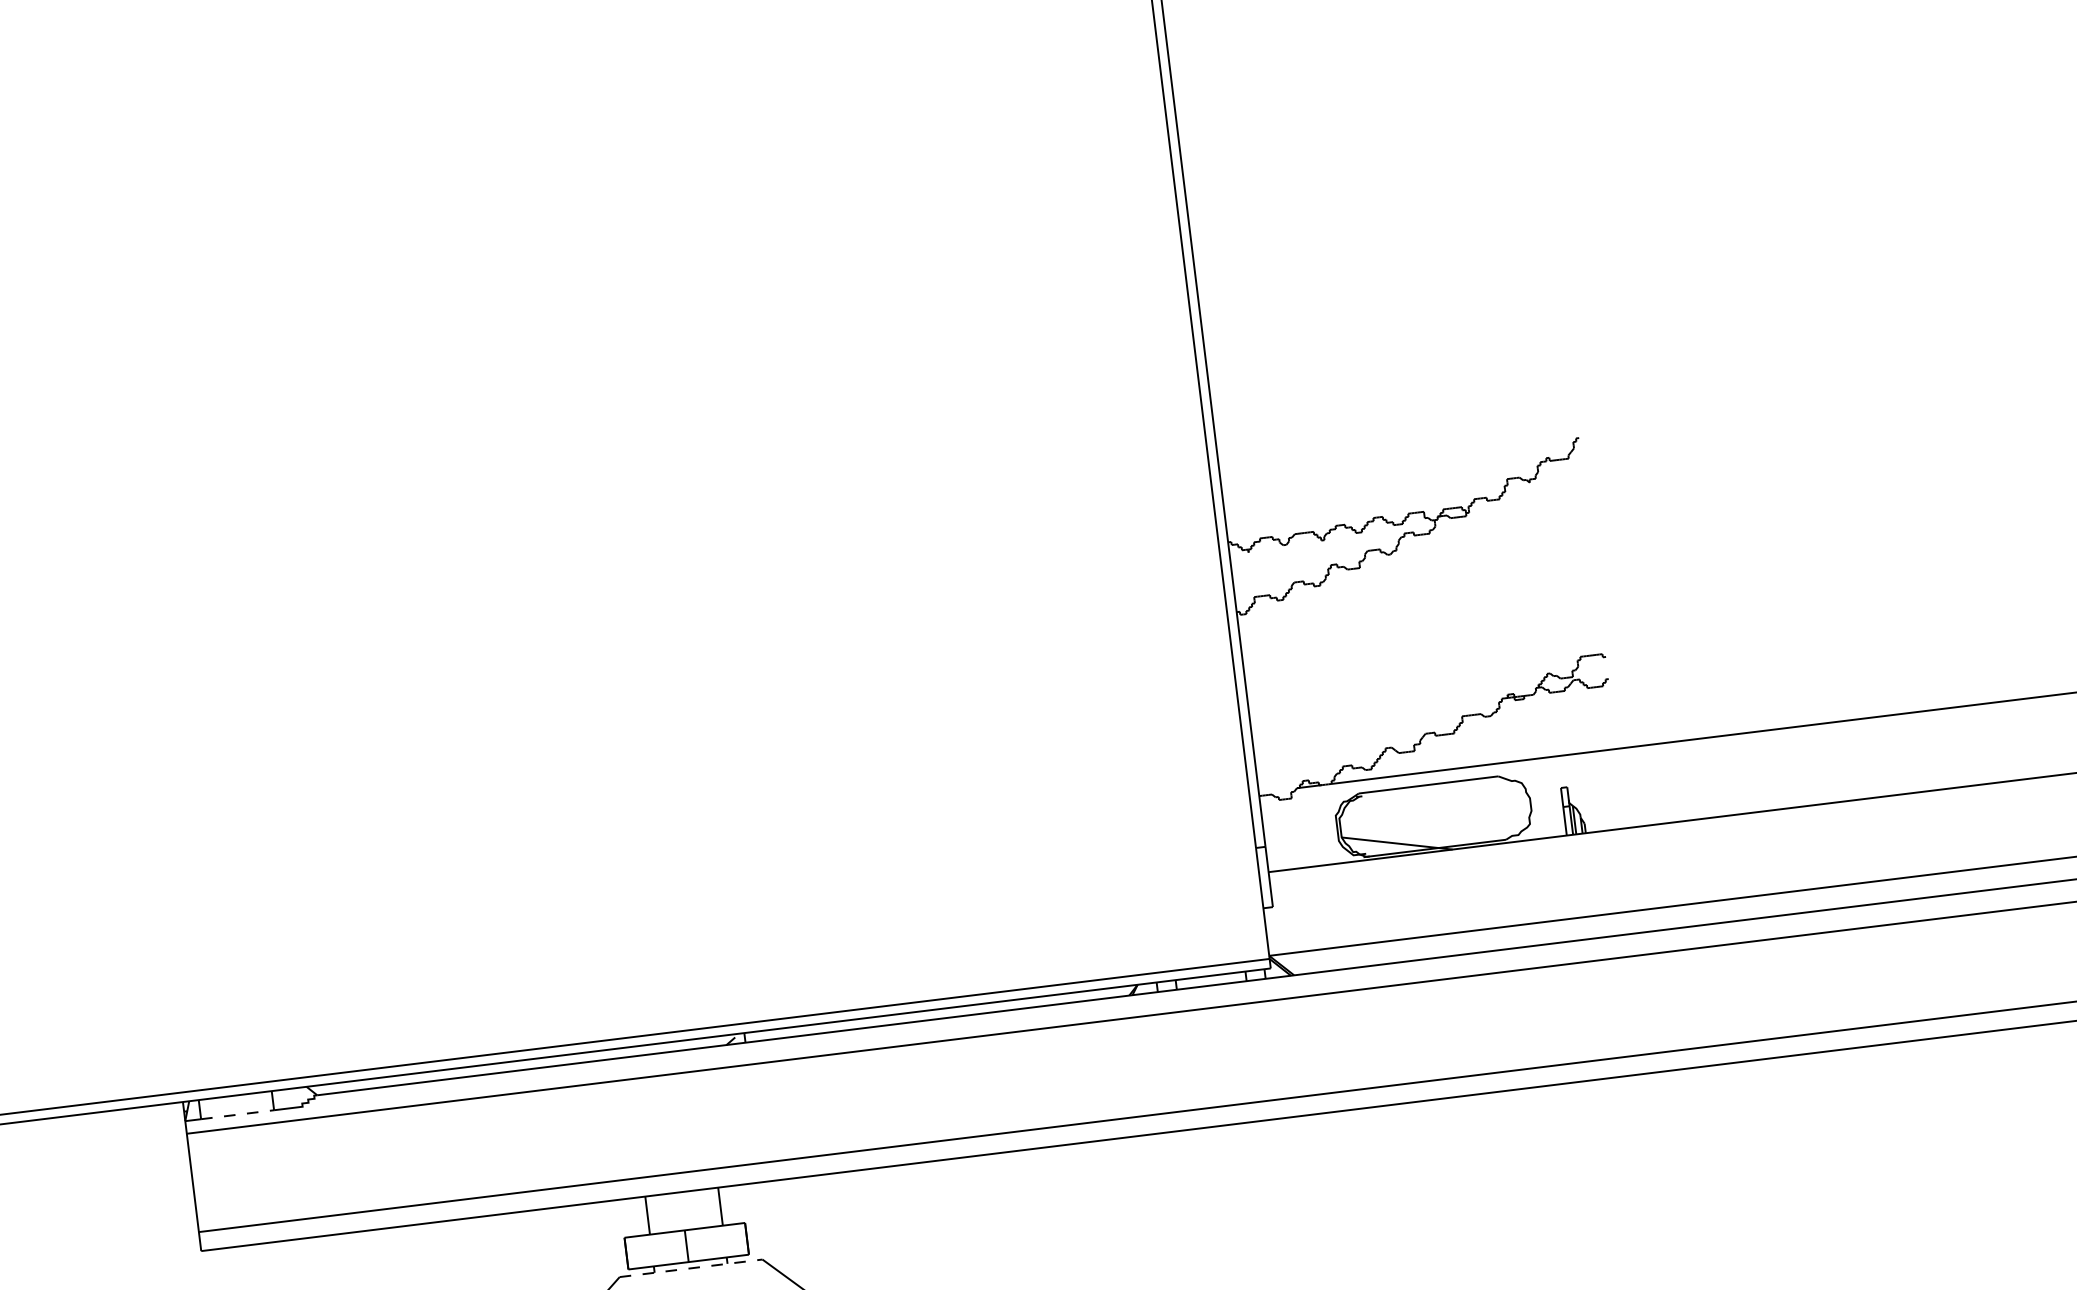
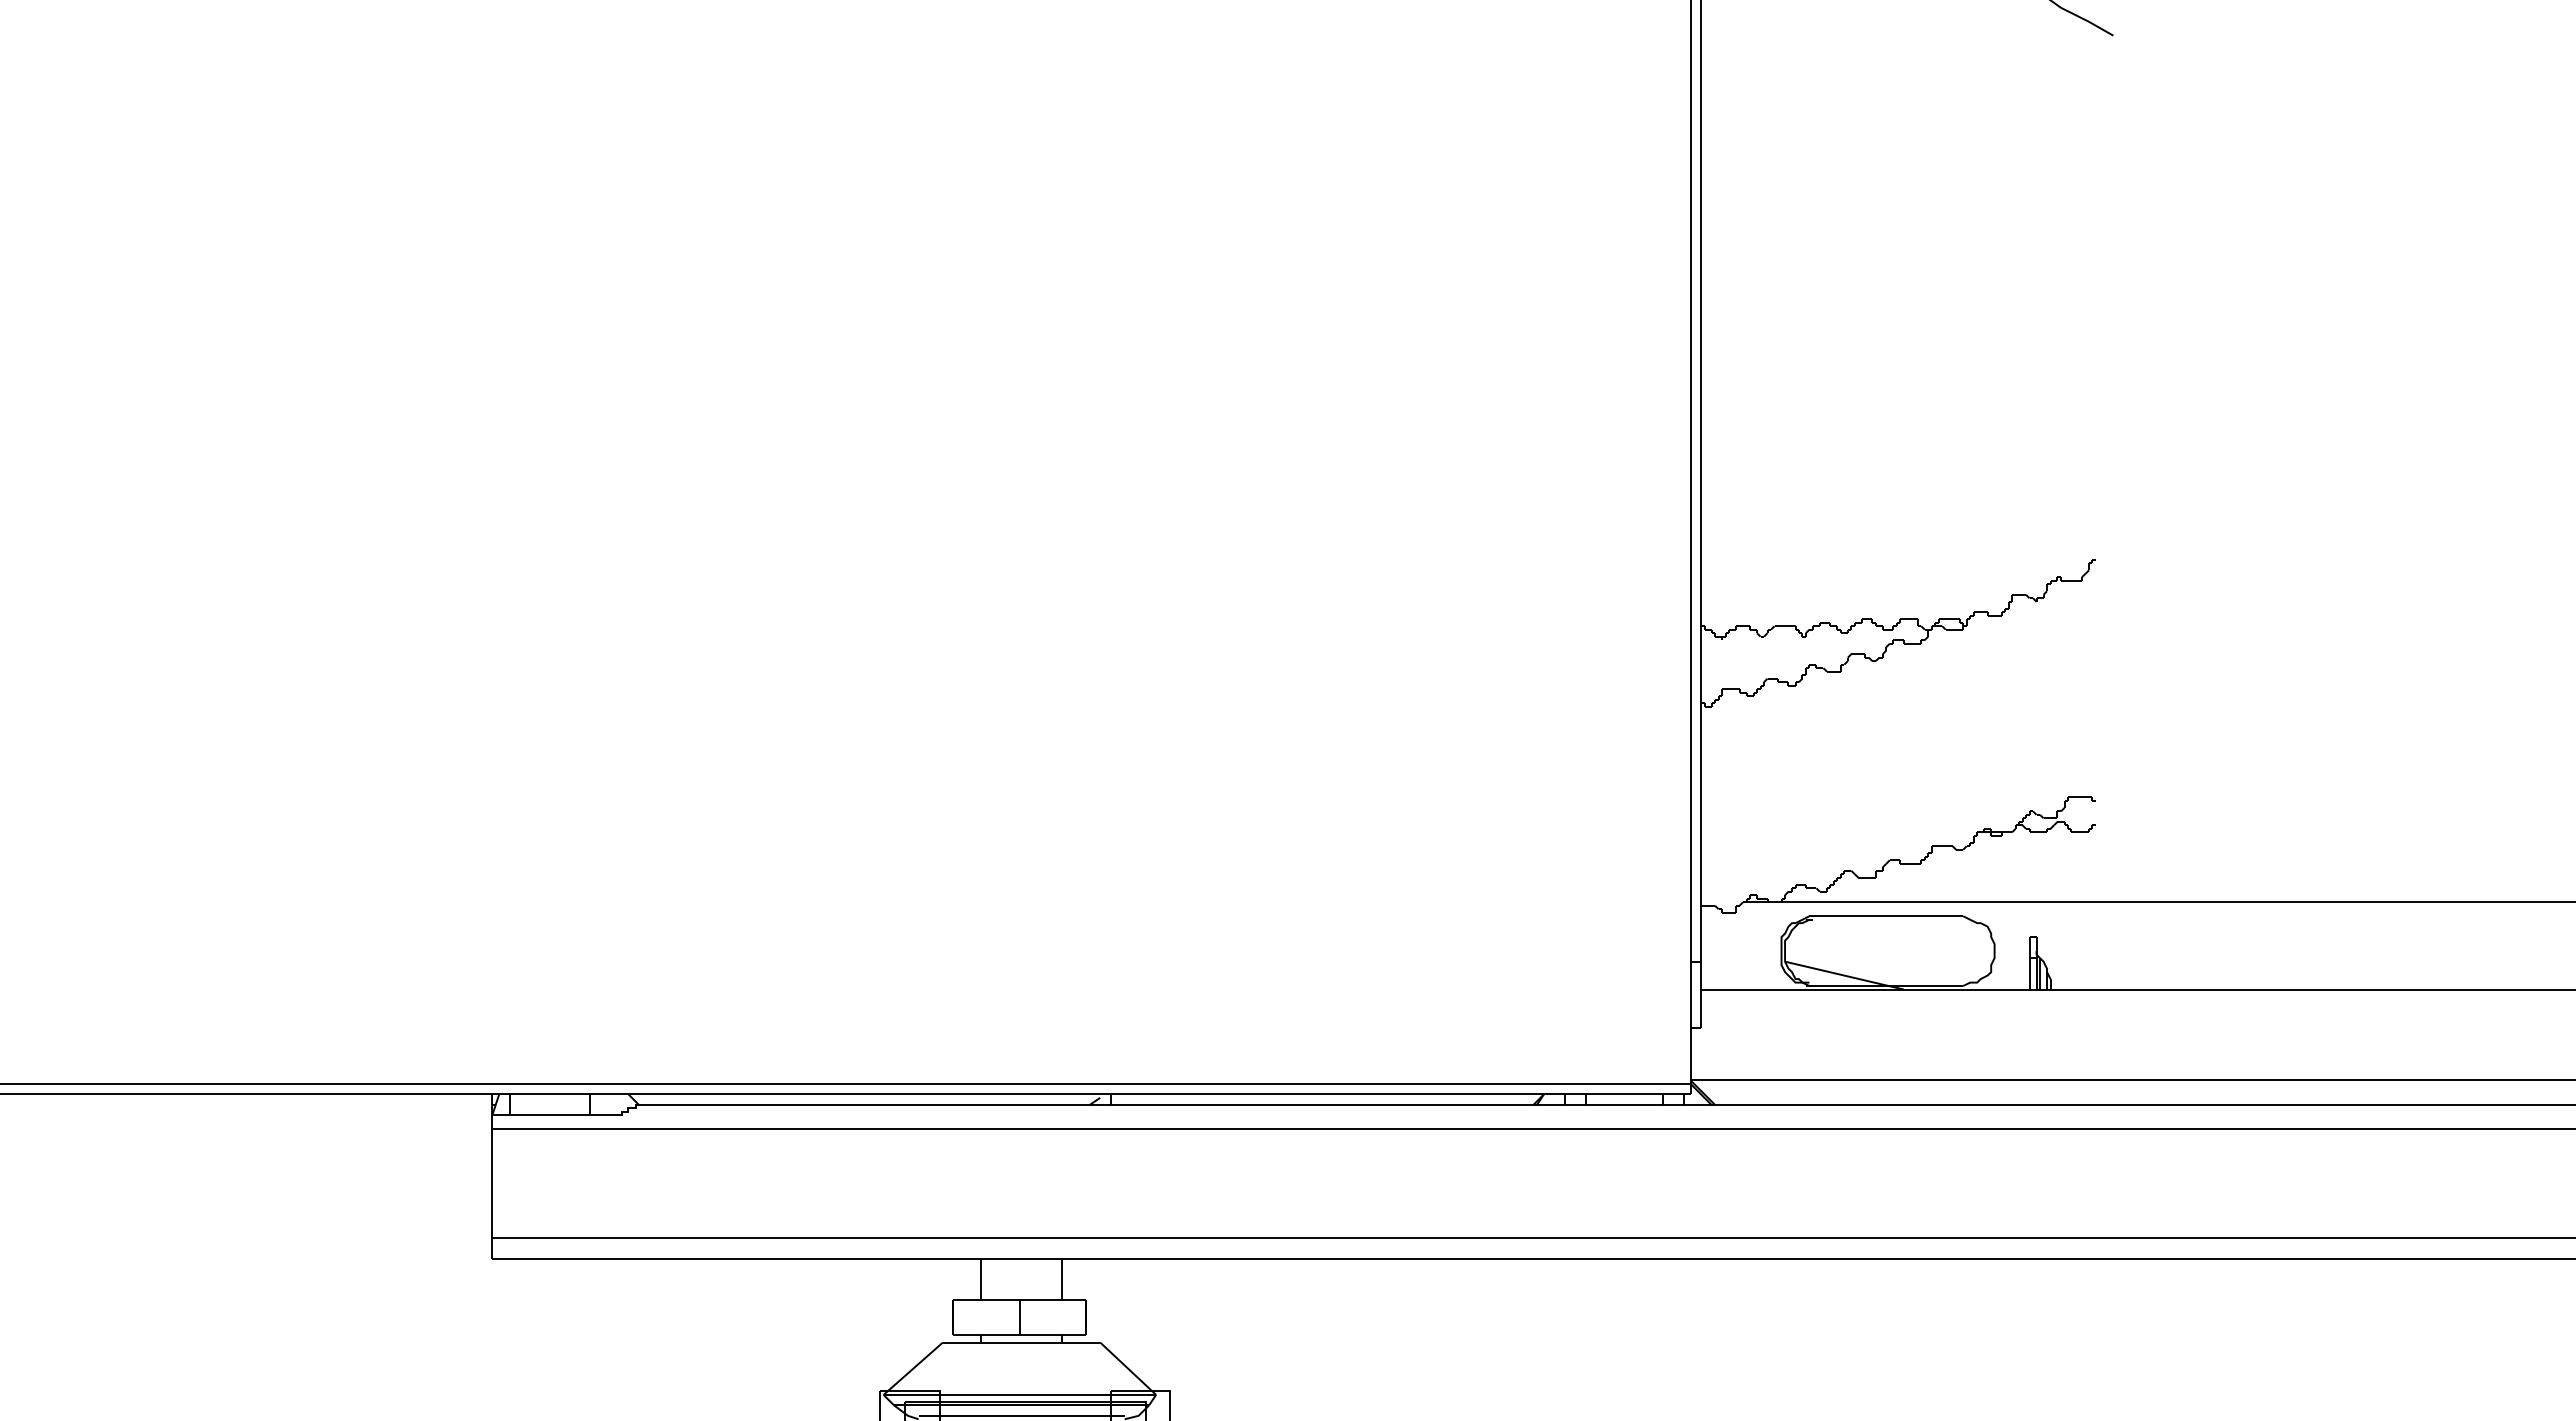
line: (238, 1114) -> (550, 1115), dashed -> solid
line: (691, 1268) -> (1021, 1342), dashed -> solid

